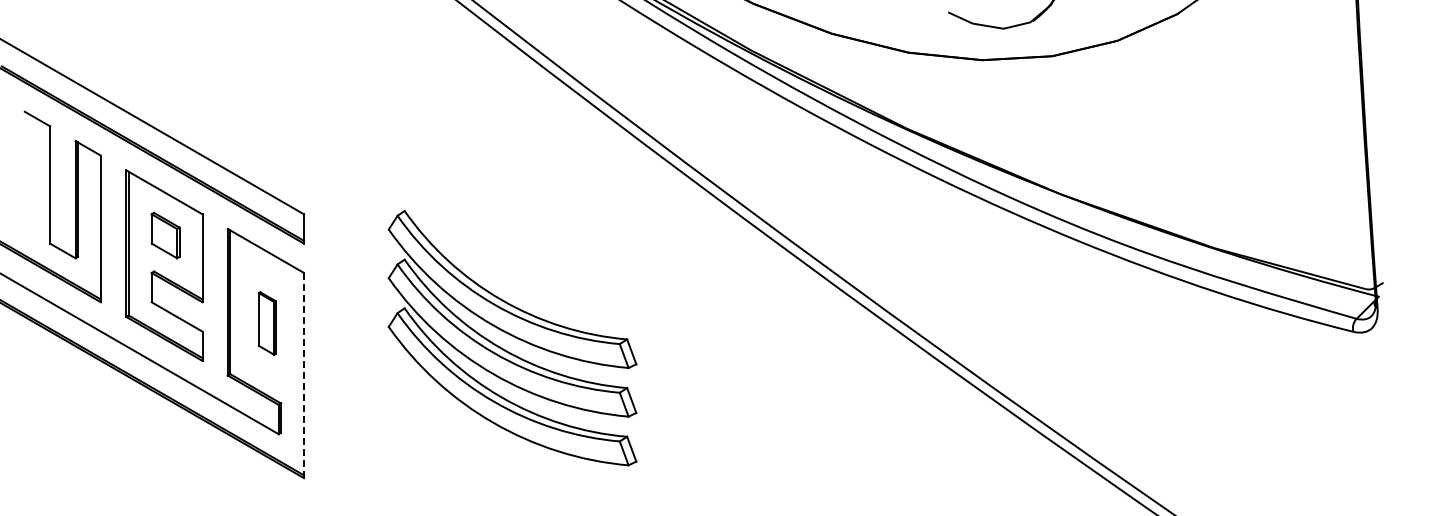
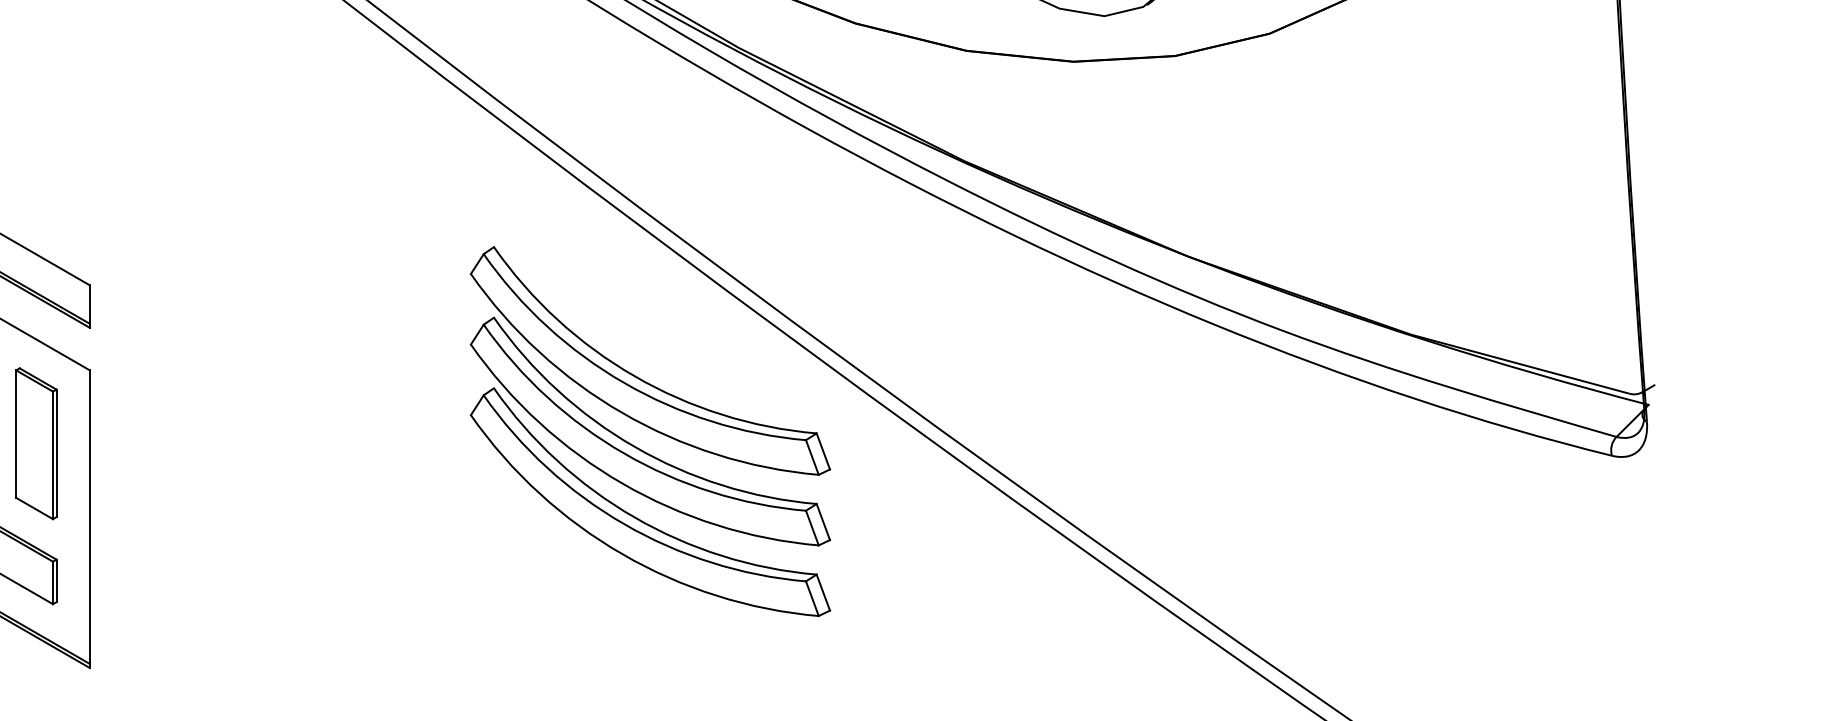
part: (267, 323) -> (36, 443), size x1.67
part: (512, 337) -> (650, 430), moved
line: (304, 375) -> (90, 519), dashed -> solid

